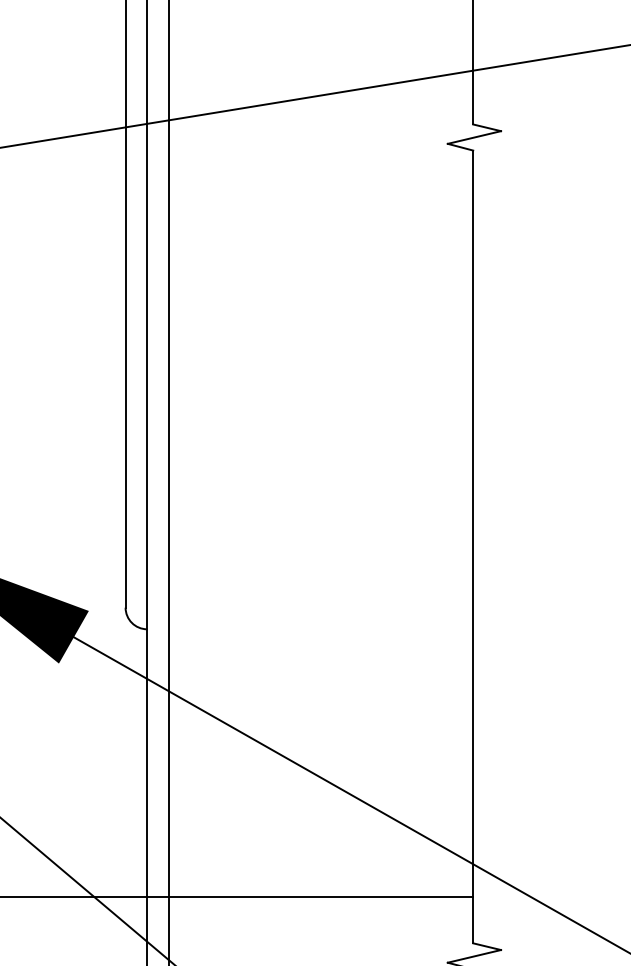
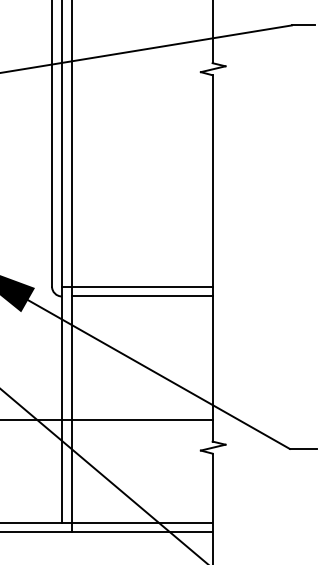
line: (308, 607) -> (136, 286), added
line: (319, 629) -> (141, 296), added

